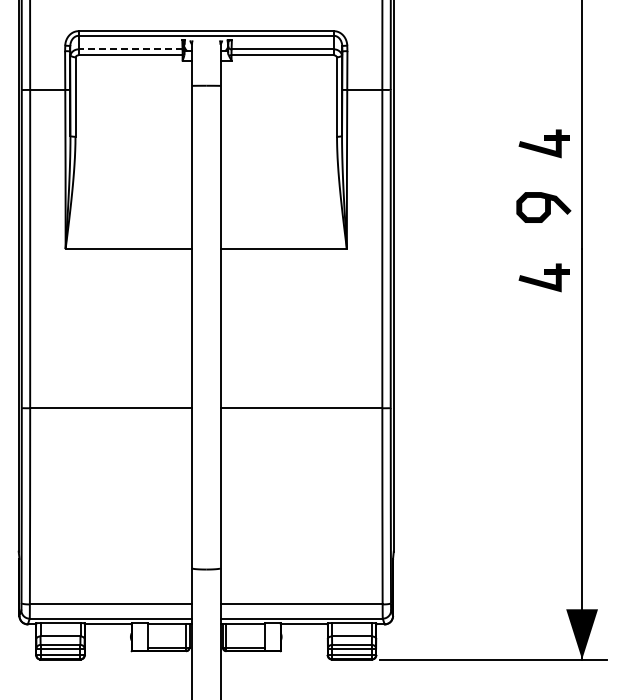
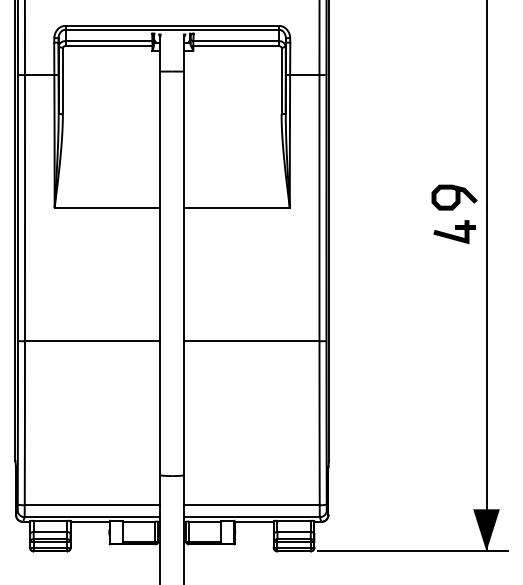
line: (130, 49) -> (108, 41), dashed -> solid
part: (543, 143) -> (454, 119), removed
curve: (545, 207) -> (455, 197), moved

